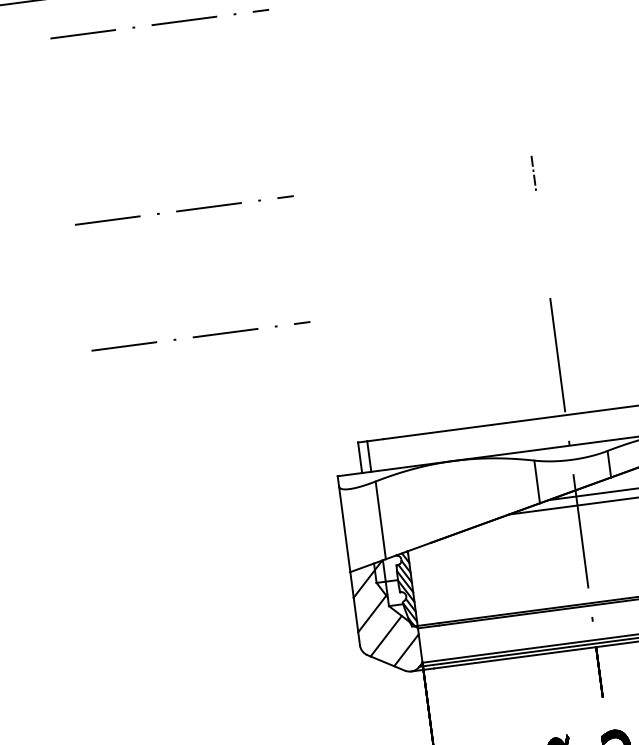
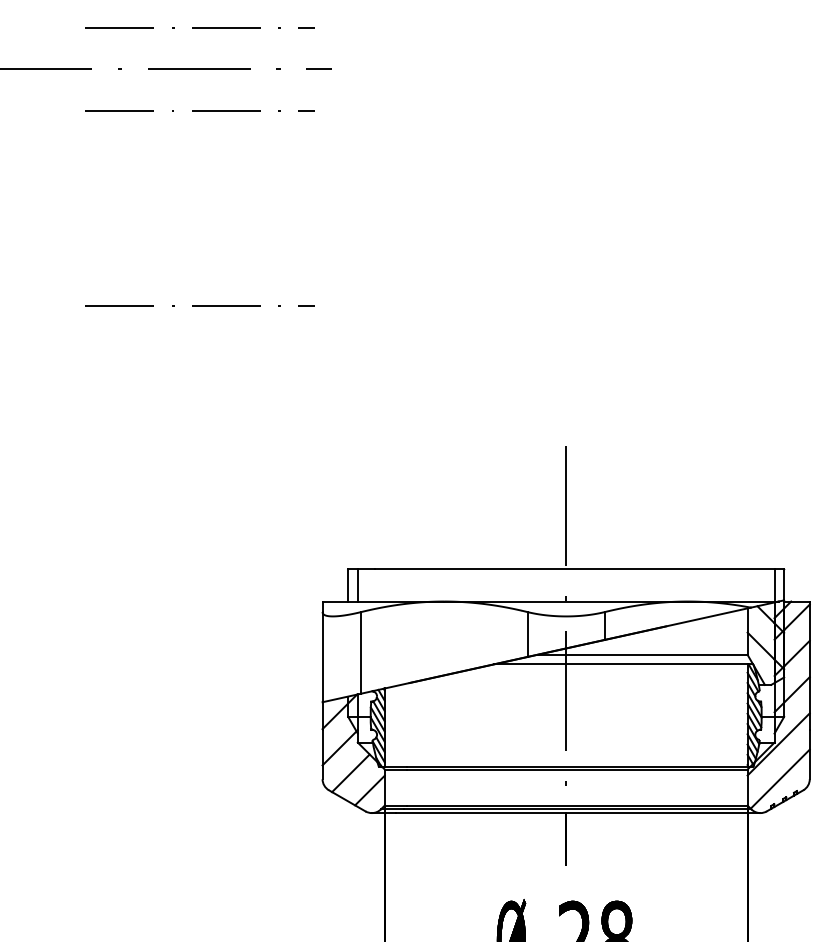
line: (534, 174) -> (566, 316), removed
line: (200, 336) -> (199, 438), removed

